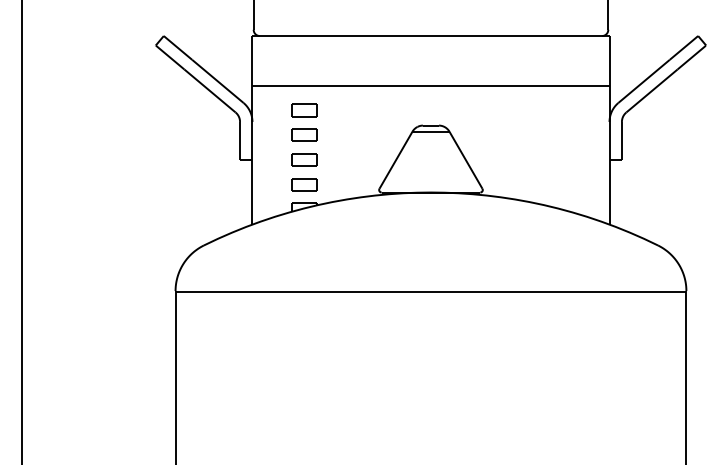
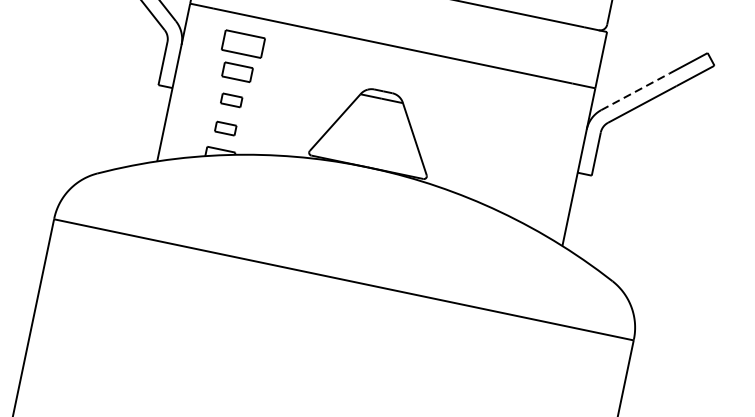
line: (644, 81) -> (636, 91), solid -> dashed
part: (304, 110) -> (243, 44), size x1.4
part: (304, 159) -> (231, 99), size x0.7
part: (304, 184) -> (225, 128), size x0.7

